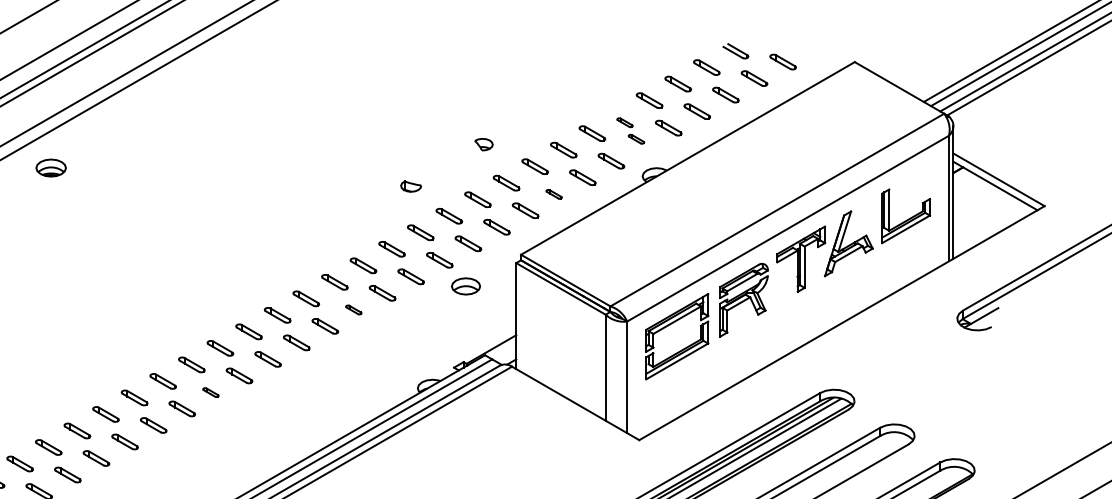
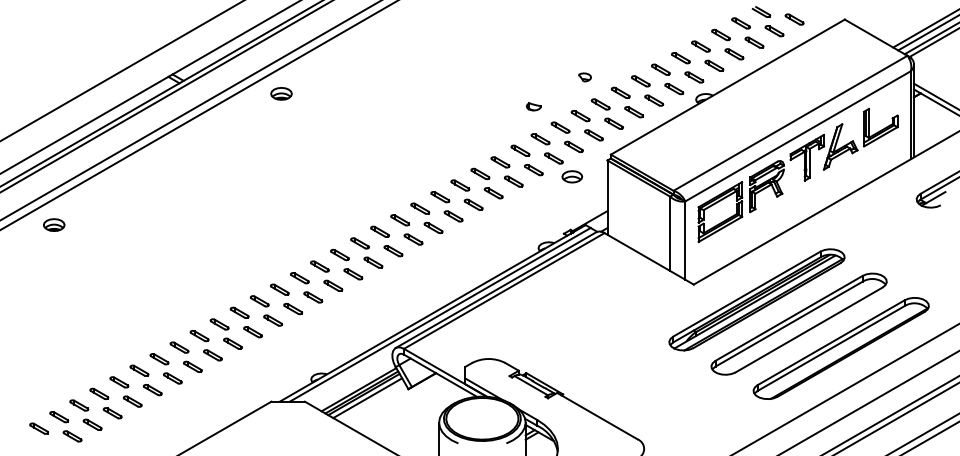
part: (630, 130) -> (687, 67), size x1.67
part: (553, 194) -> (633, 112), size x1.67
part: (353, 310) -> (493, 193), size x1.67
part: (210, 392) -> (393, 251), size x1.67

